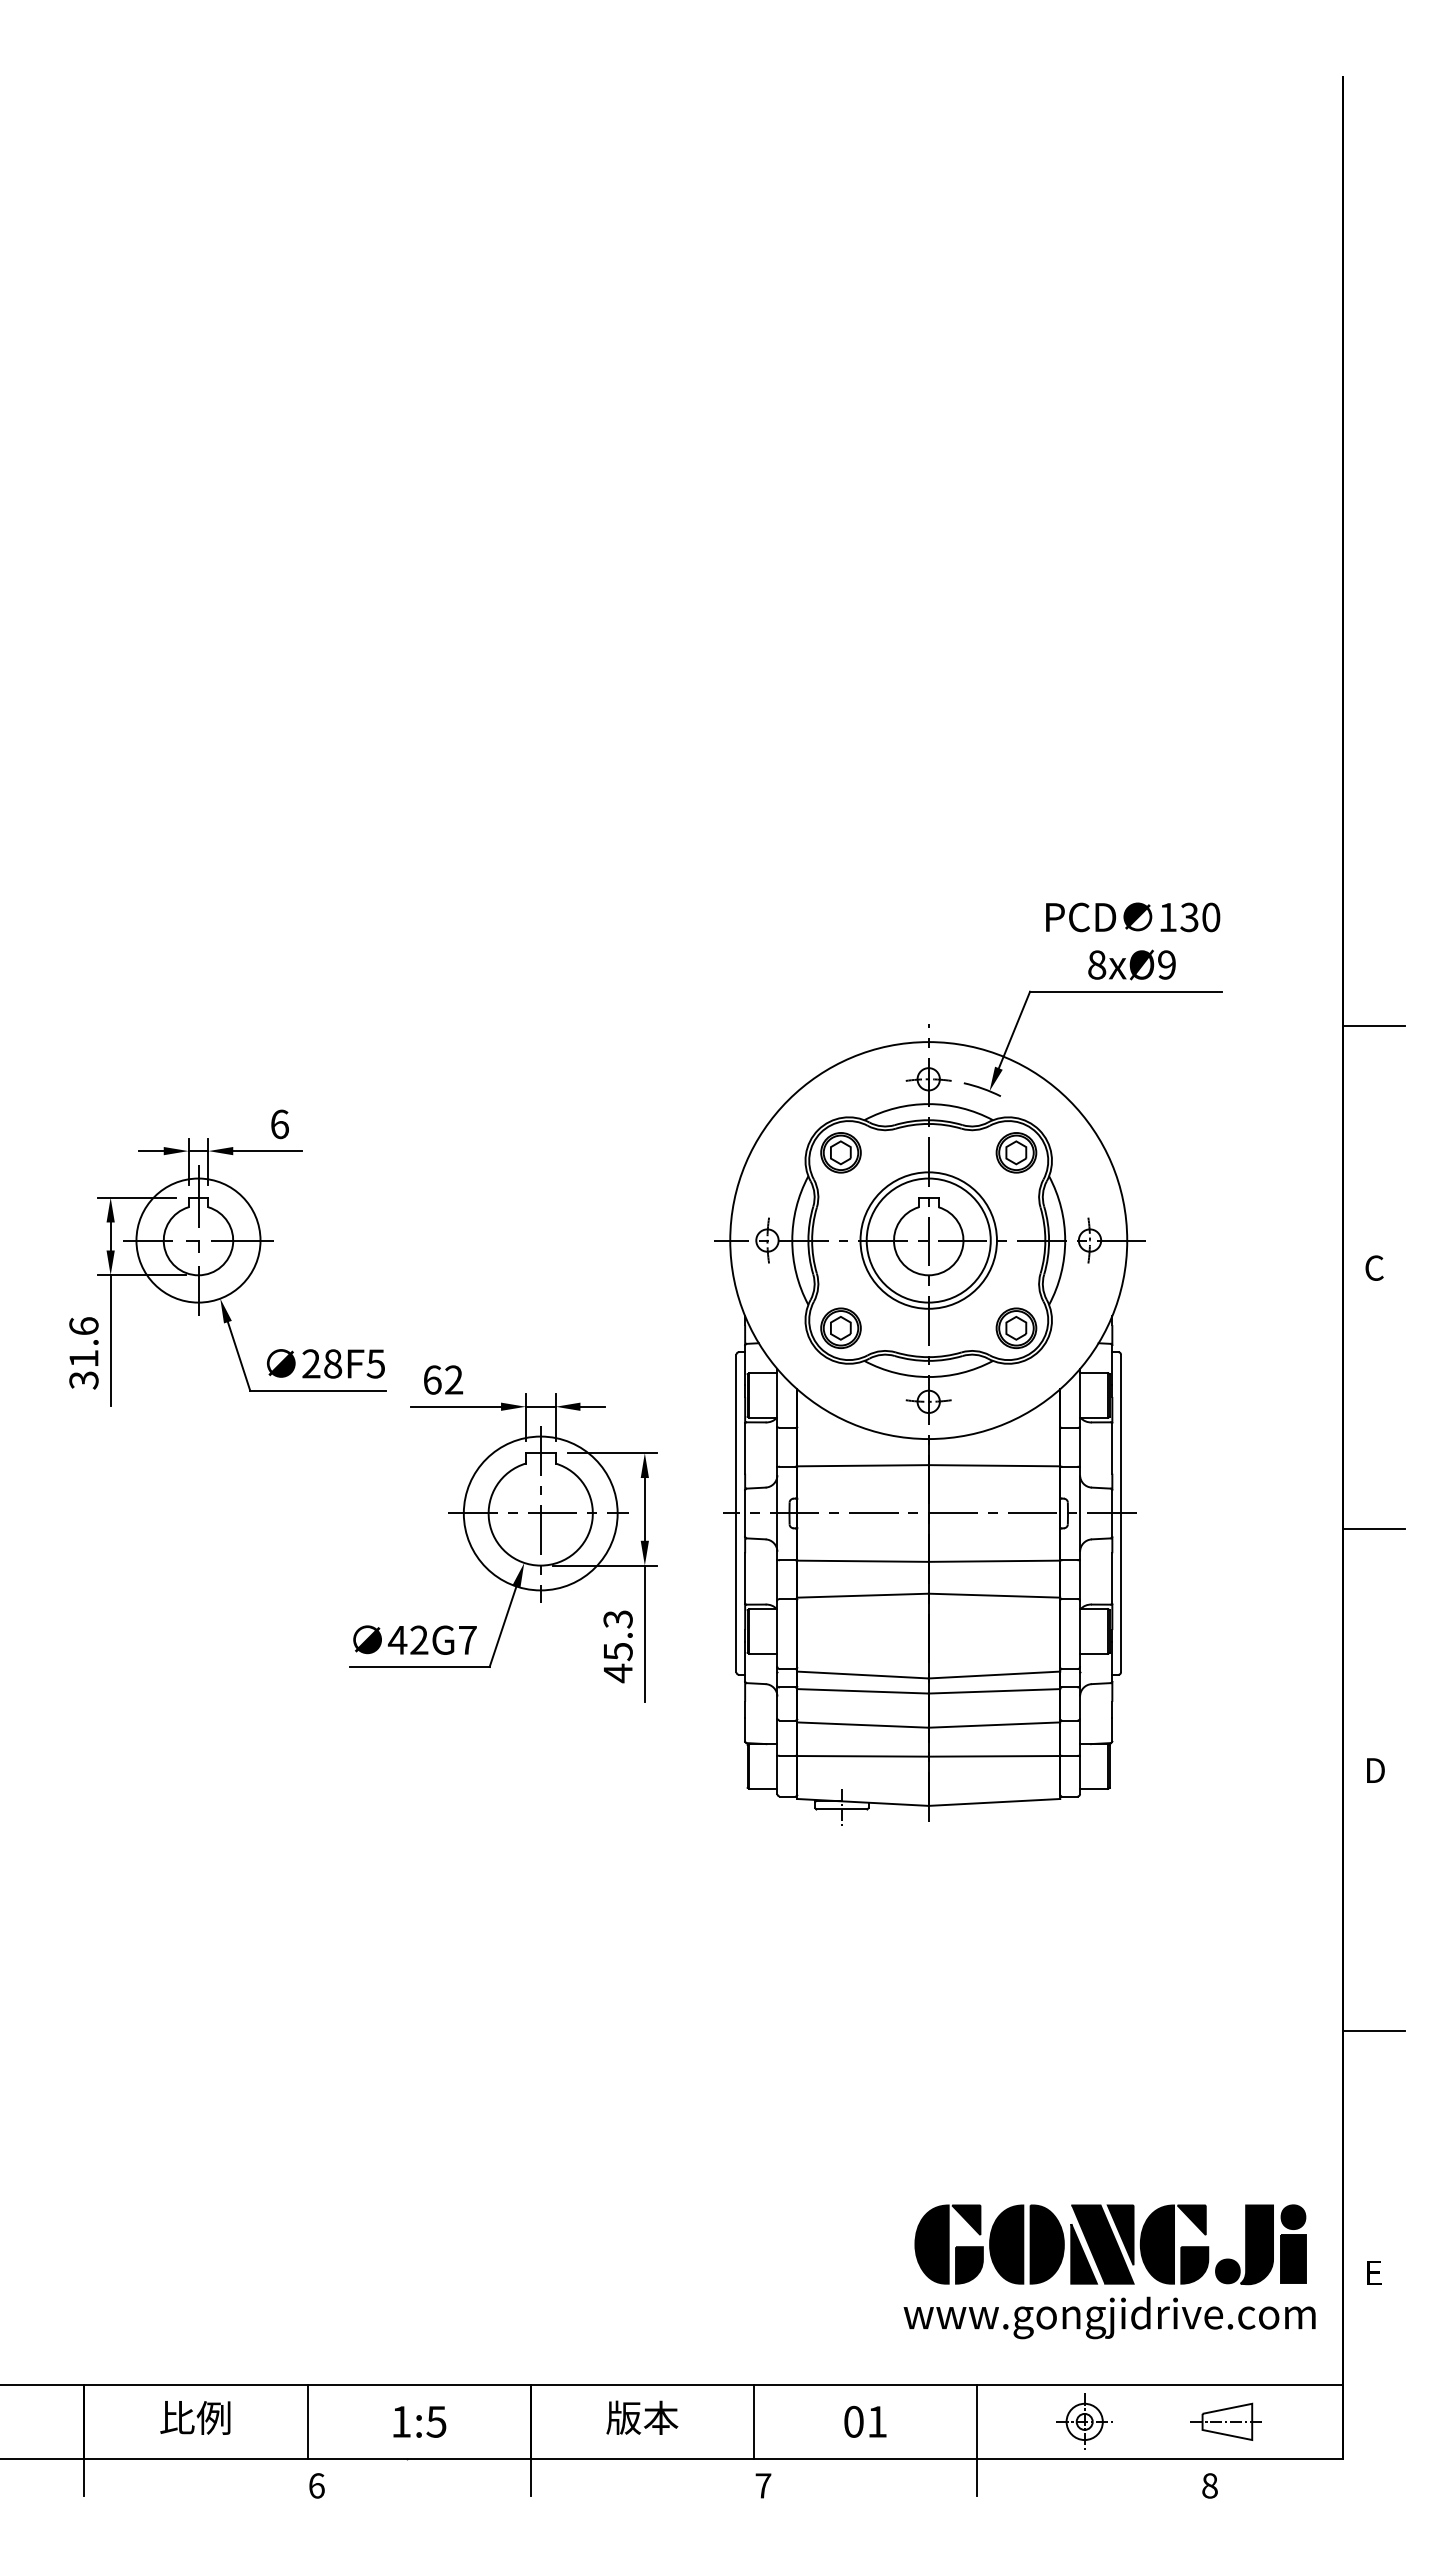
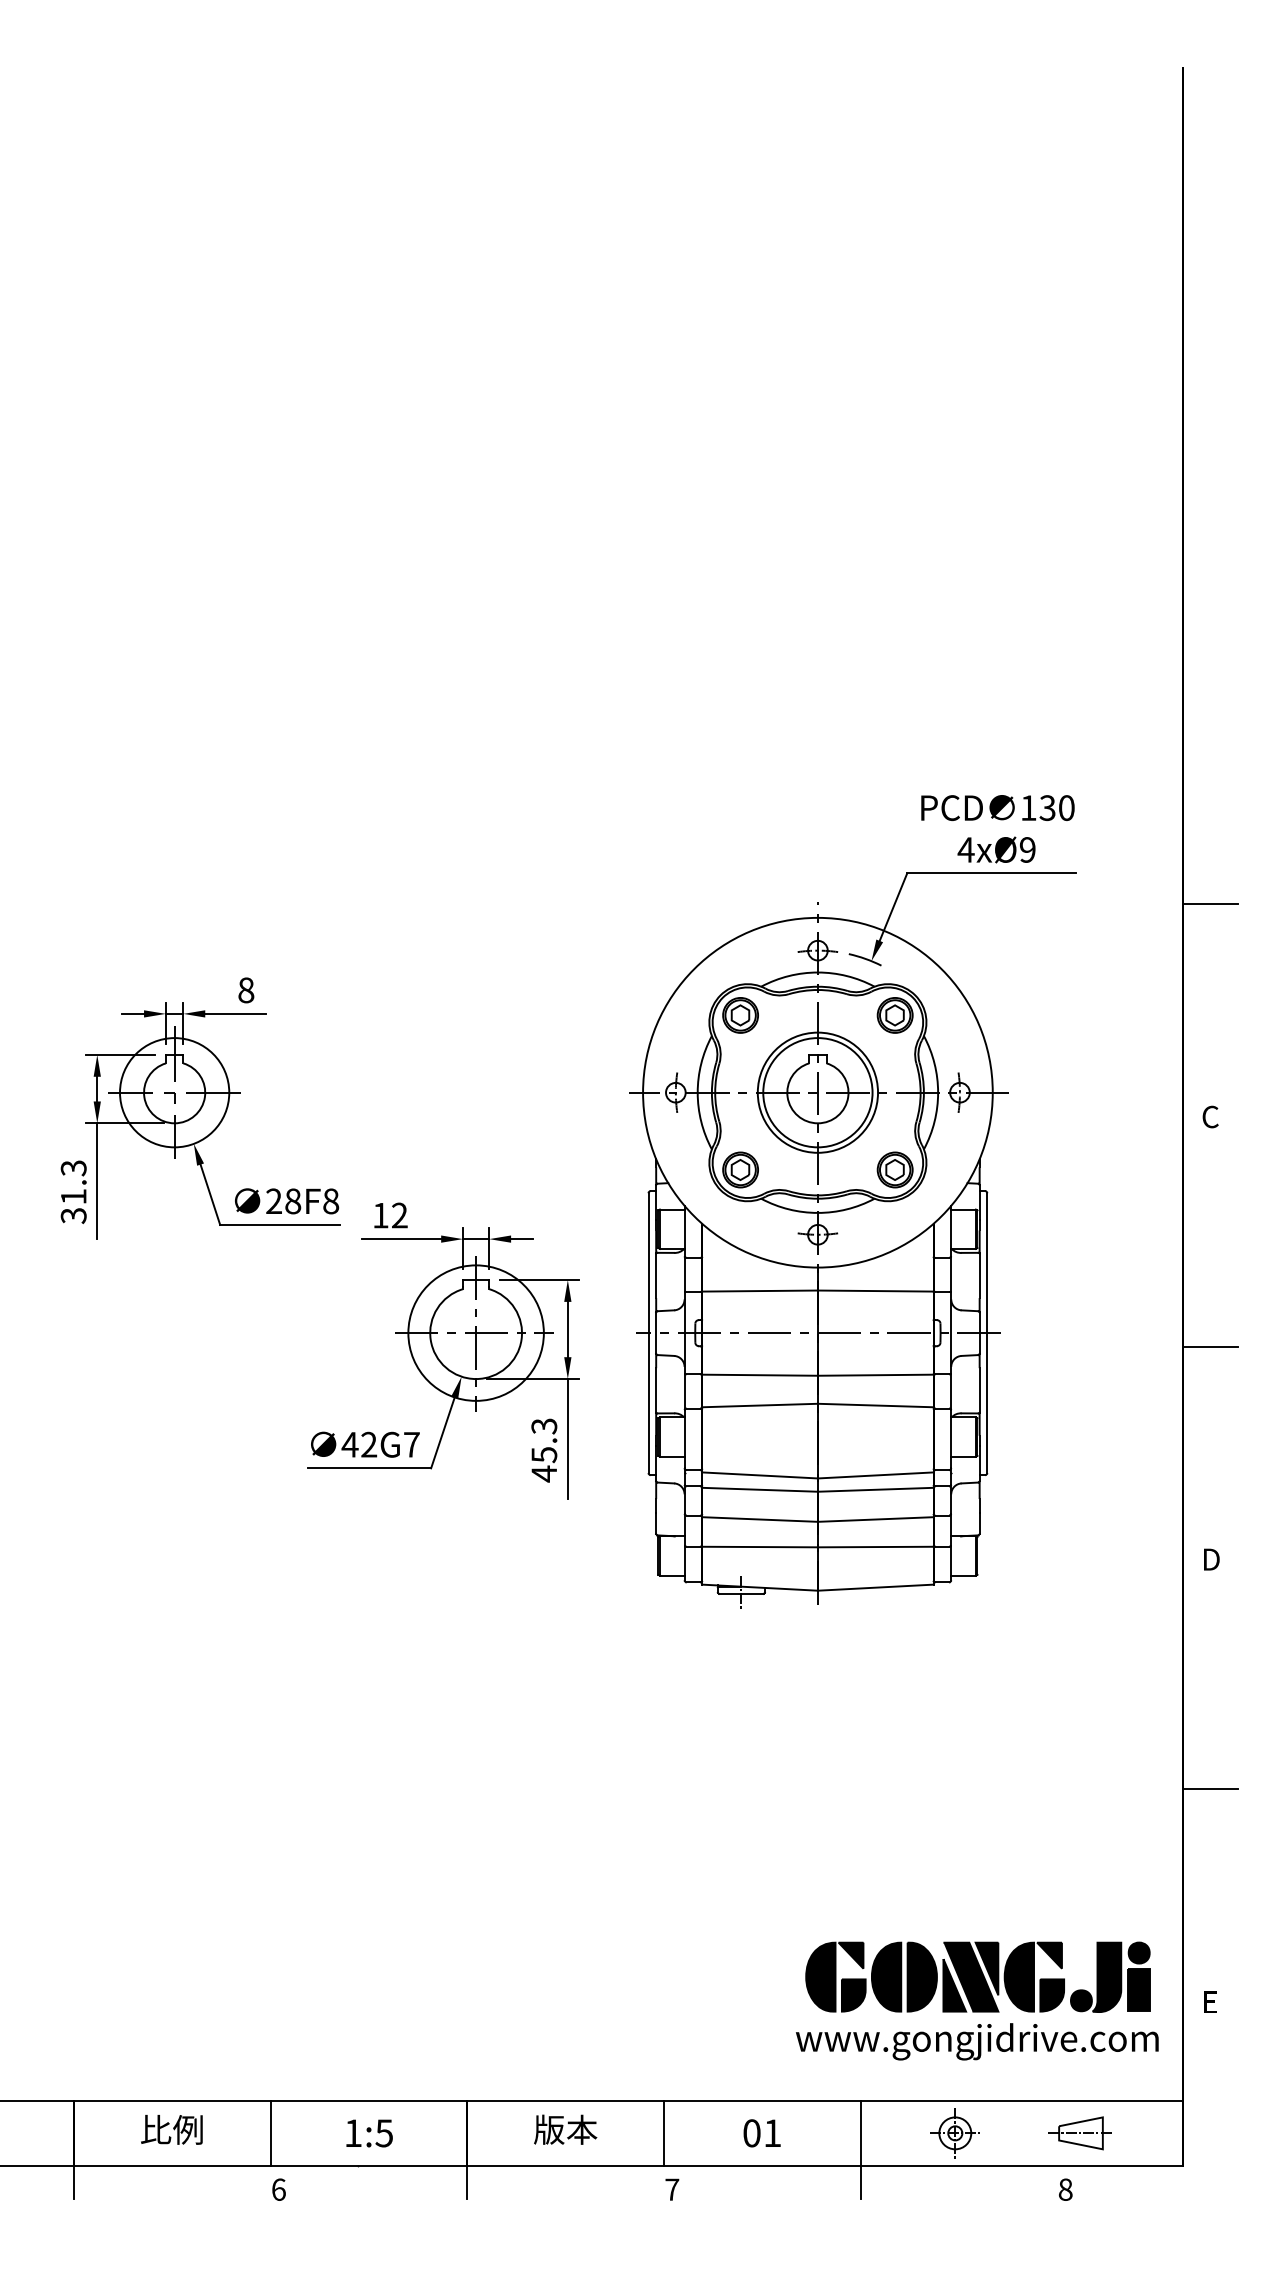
text: (1096, 964) -> (965, 849), 8xØ9 -> 4xØ9
text: (279, 1124) -> (245, 990), 6 -> 8
text: (83, 1326) -> (73, 1168), 31.6 -> 31.3
text: (375, 1363) -> (330, 1201), 28F5 -> 28F8
text: (432, 1379) -> (380, 1215), 62 -> 12

